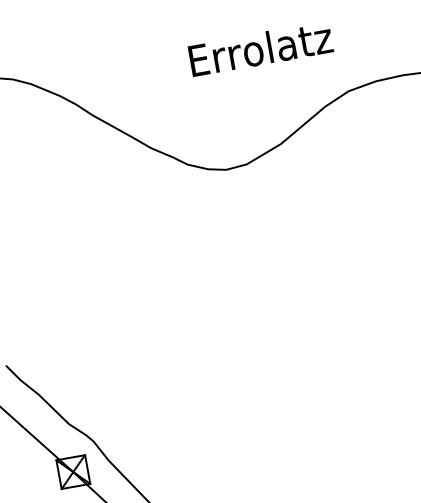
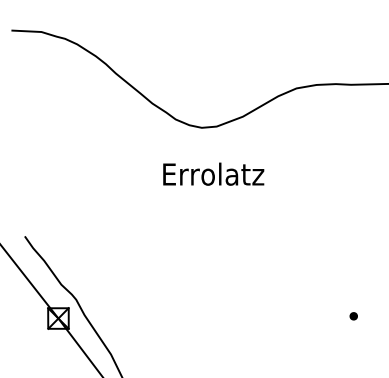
text: (260, 47) -> (213, 173), moved

